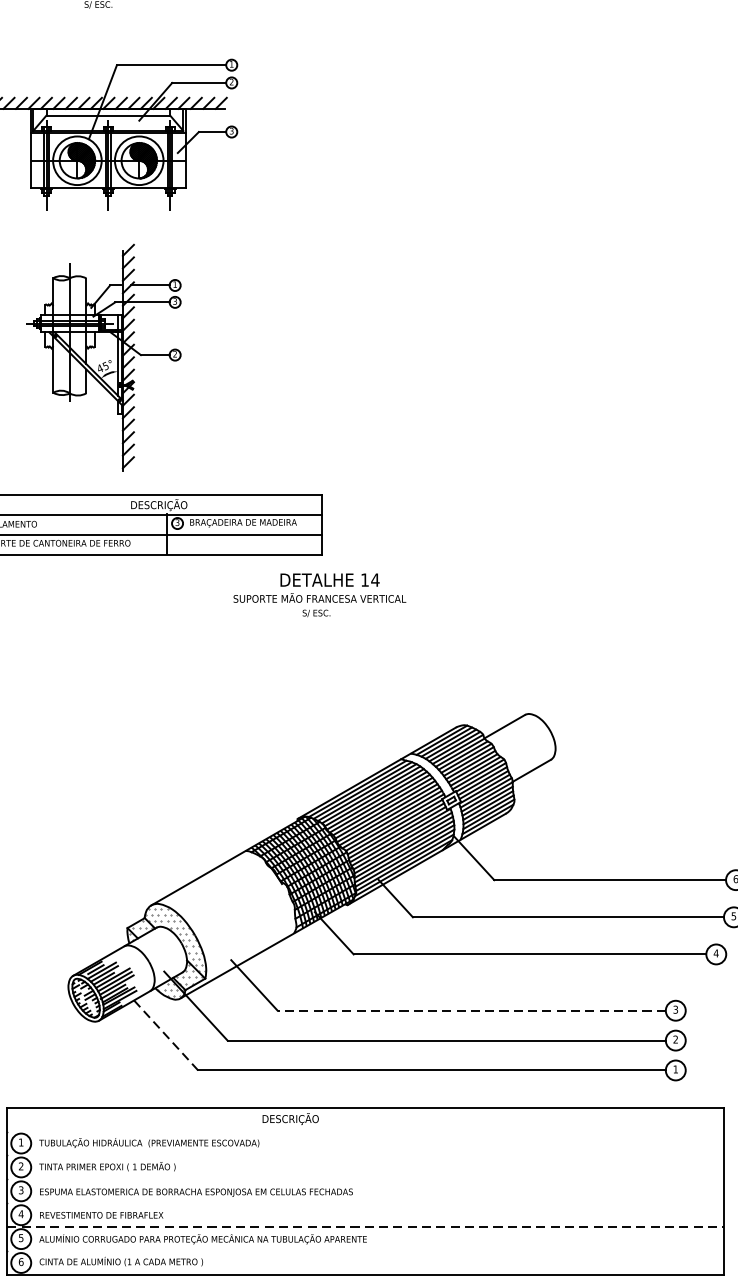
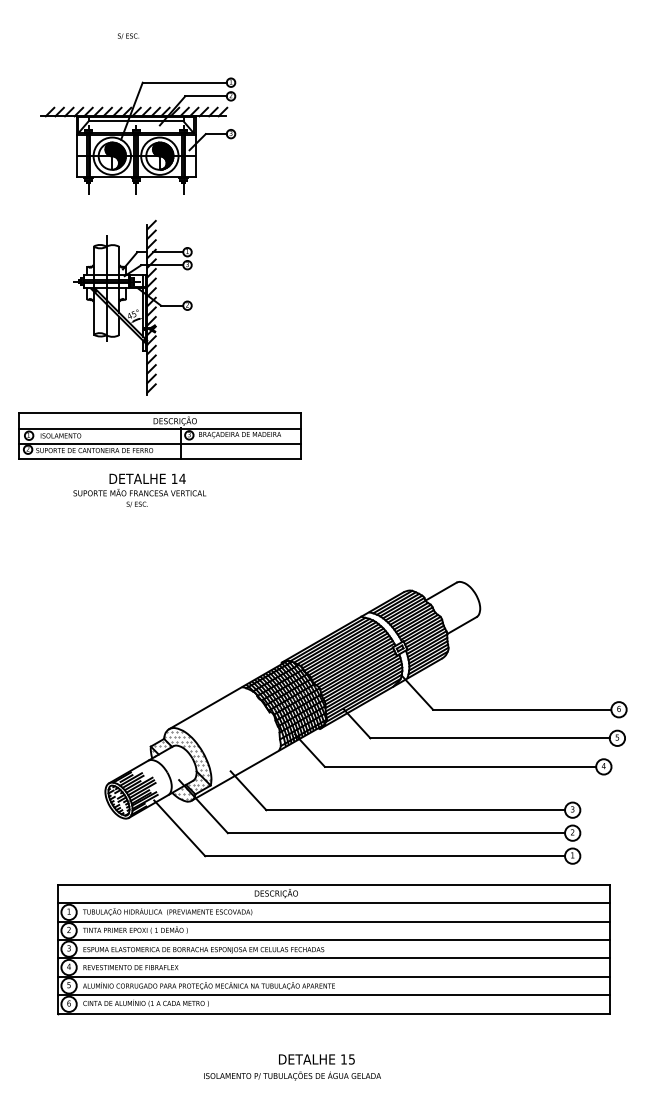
text: (319, 595) -> (139, 490), moved
line: (471, 1011) -> (415, 810), dashed -> solid
line: (164, 1034) -> (179, 828), dashed -> solid
line: (364, 1131) -> (333, 903), added
line: (364, 1155) -> (333, 921), added
line: (364, 1178) -> (333, 939), added
line: (364, 1203) -> (333, 958), added
line: (366, 1226) -> (334, 976), dashed -> solid
line: (364, 1251) -> (333, 995), added

